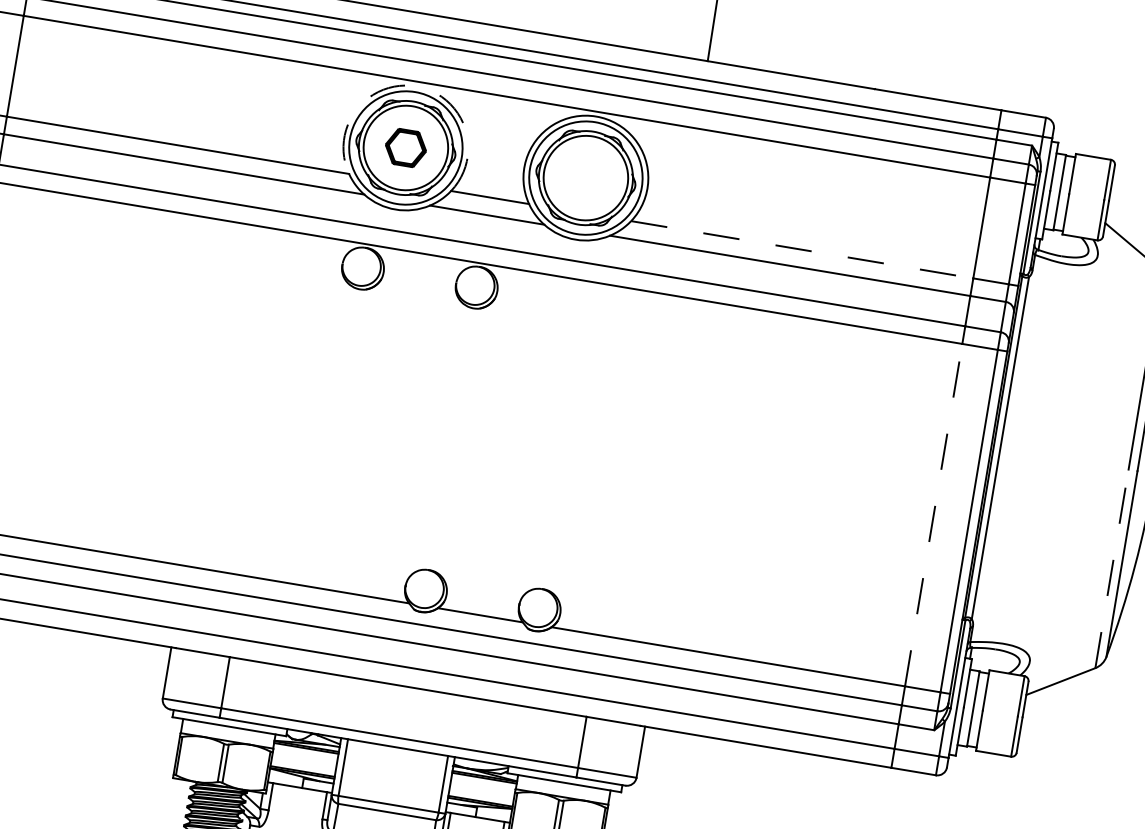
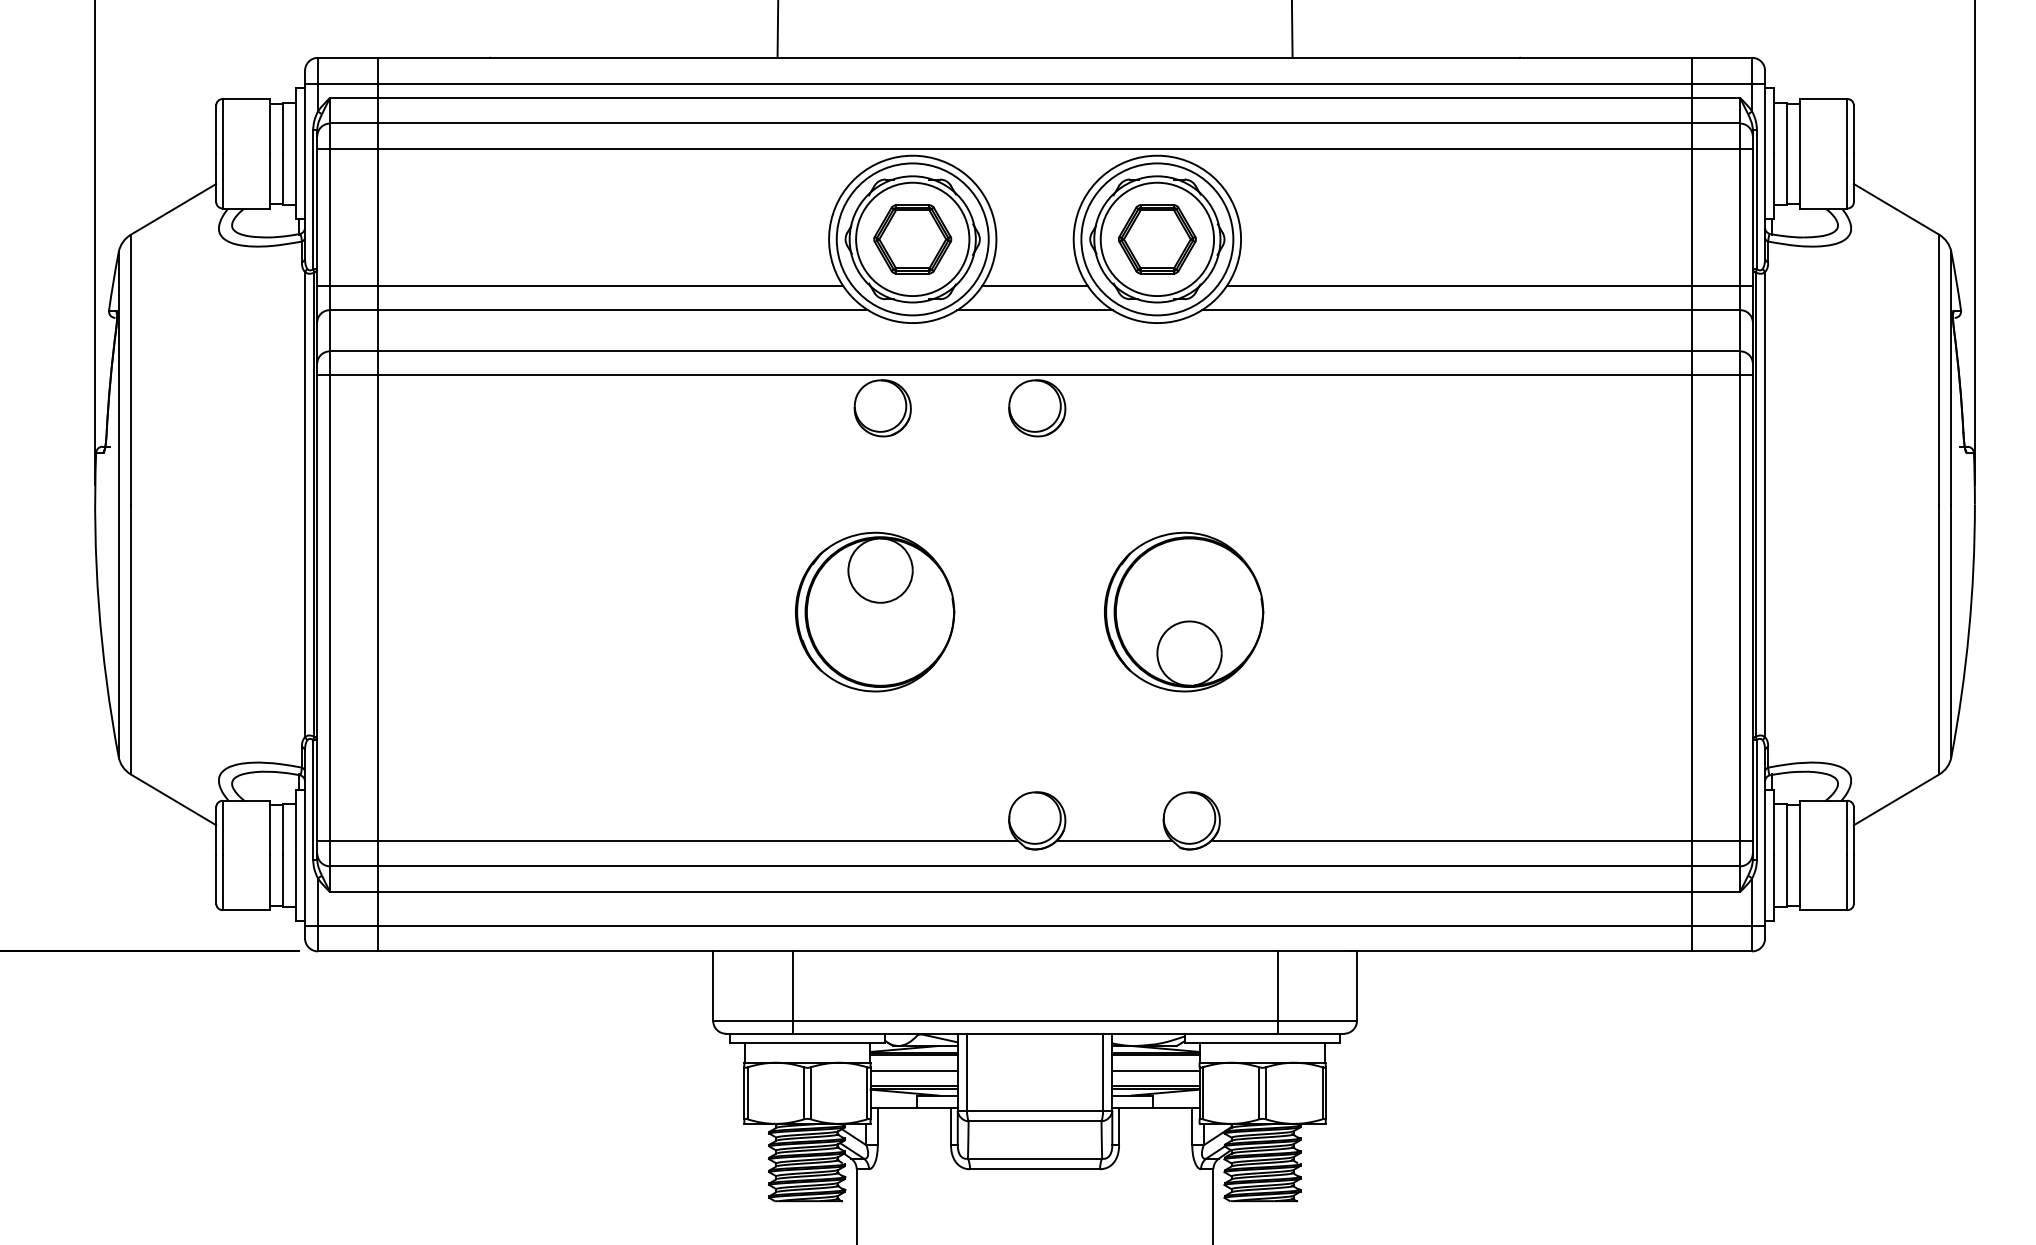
arc: (416, 86) -> (912, 155), dashed -> solid
part: (405, 148) -> (912, 239), size x1.43
part: (585, 178) -> (1157, 239), added
line: (802, 249) -> (1459, 286), dashed -> solid
part: (332, 417) -> (875, 611), added
part: (560, 455) -> (1184, 611), added
line: (933, 515) -> (1691, 608), dashed -> solid
line: (1112, 568) -> (1939, 639), dashed -> solid
line: (304, 759) -> (913, 1070), added
line: (482, 789) -> (1155, 1070), added

